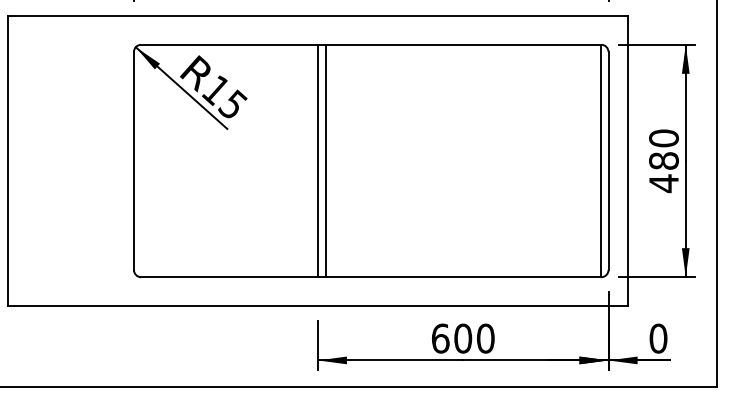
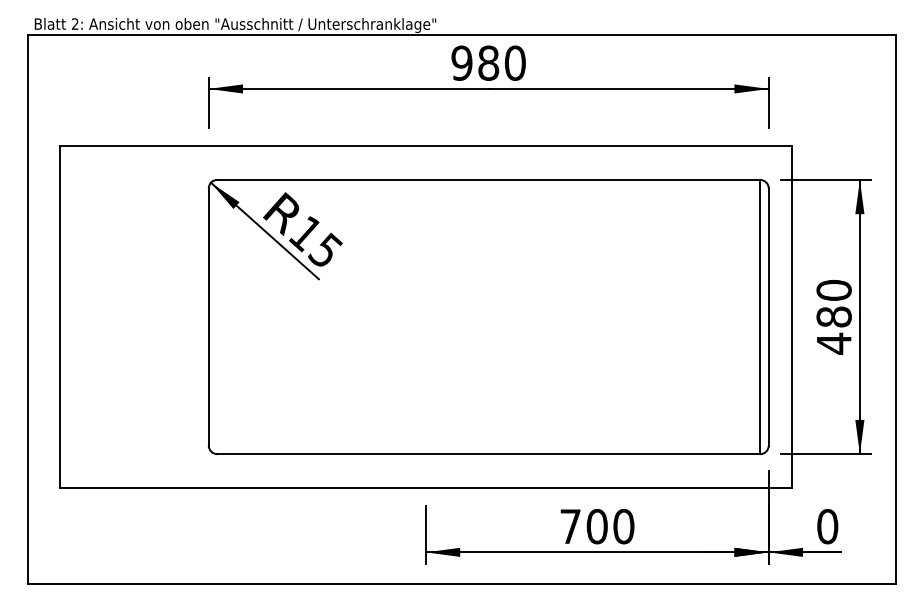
line: (317, 160) -> (425, 316), removed
line: (326, 160) -> (435, 316), removed
text: (440, 338) -> (570, 526), 600 -> 700

